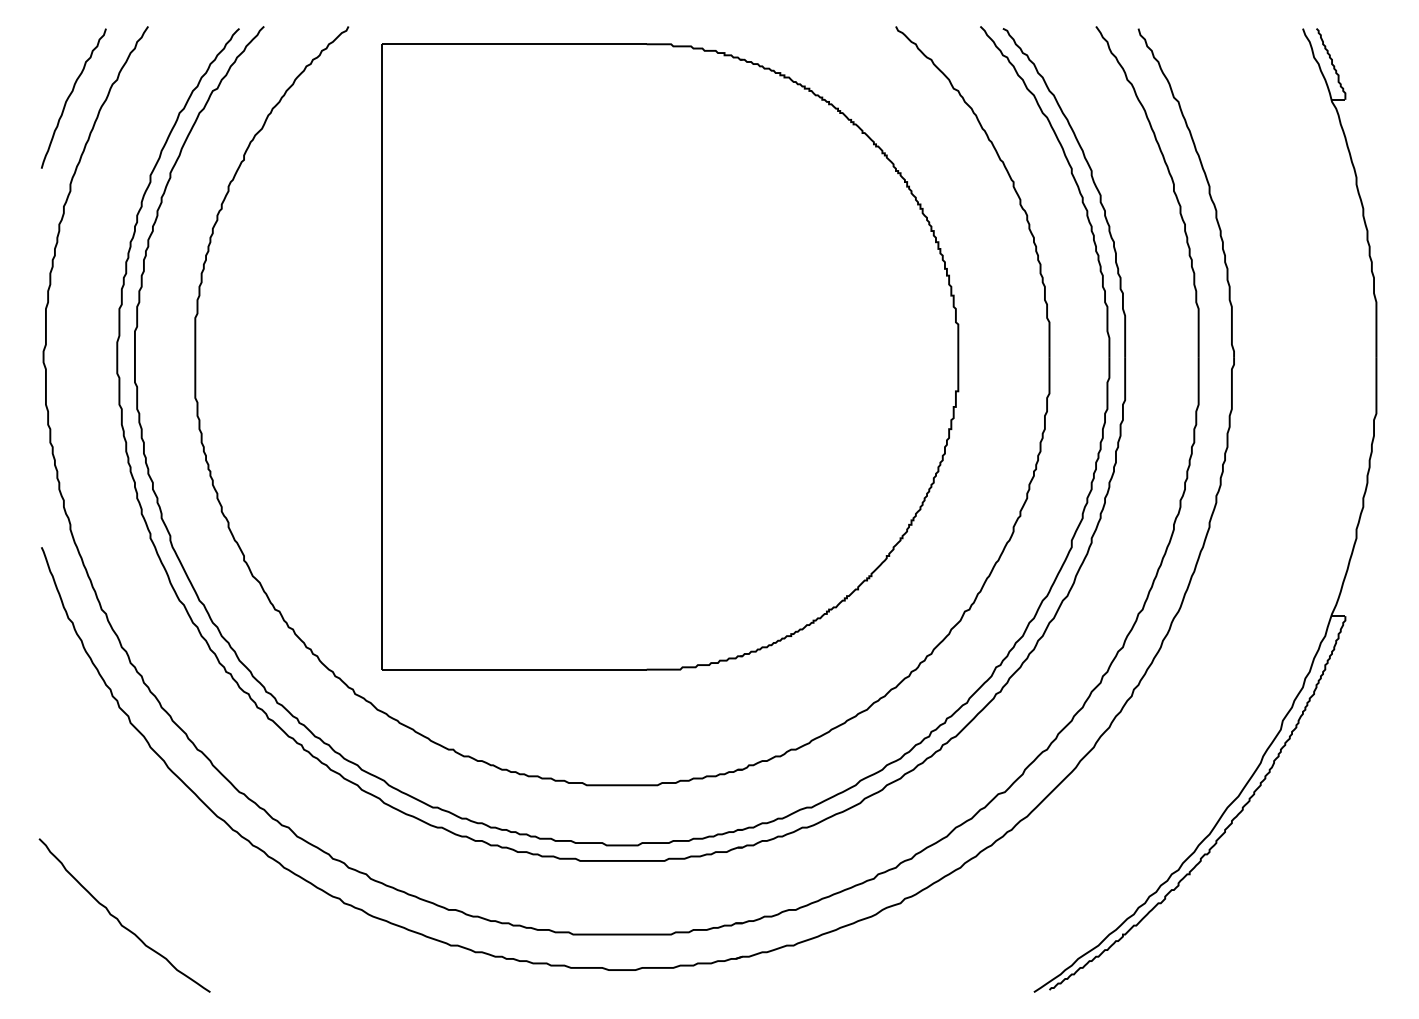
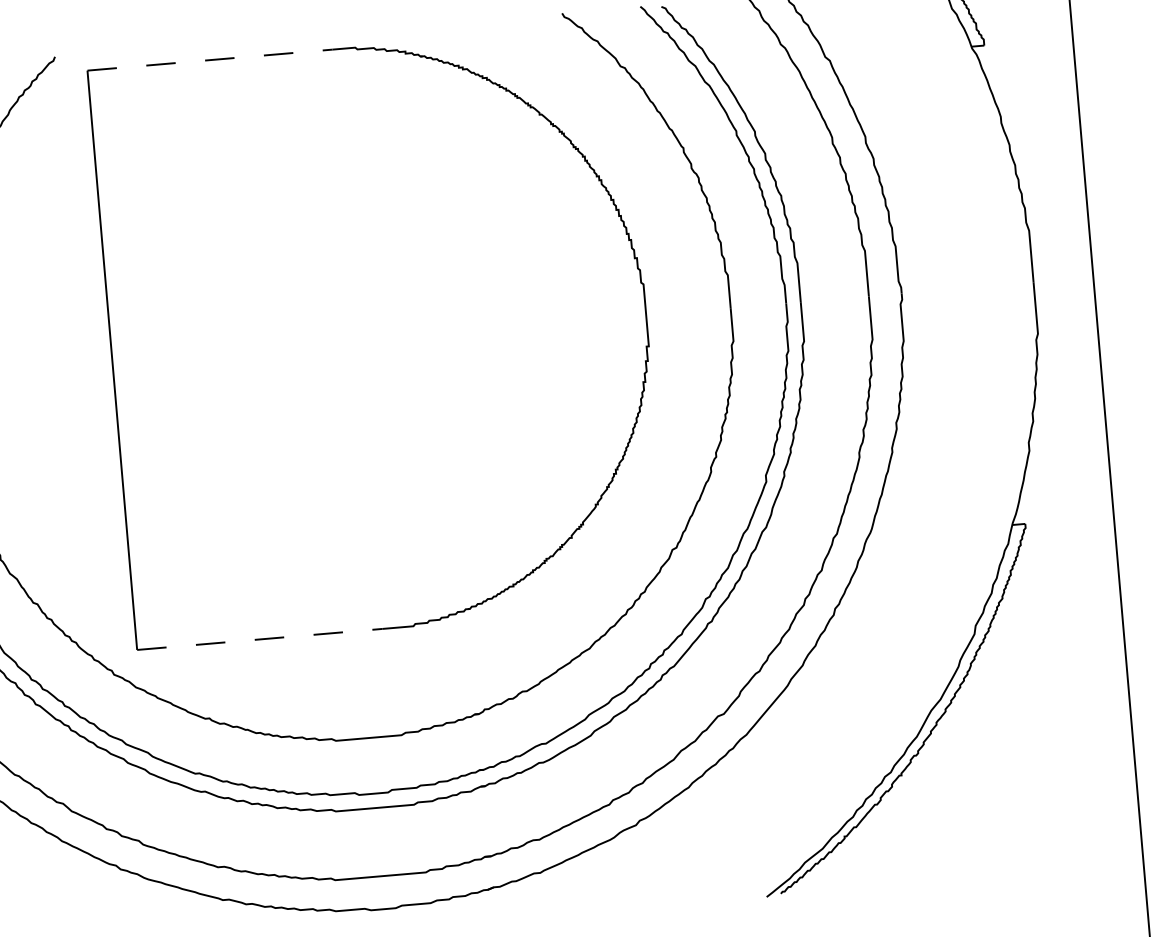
line: (514, 44) -> (210, 60), solid -> dashed
line: (514, 669) -> (259, 639), solid -> dashed

